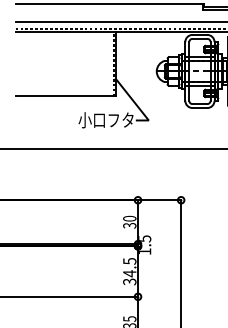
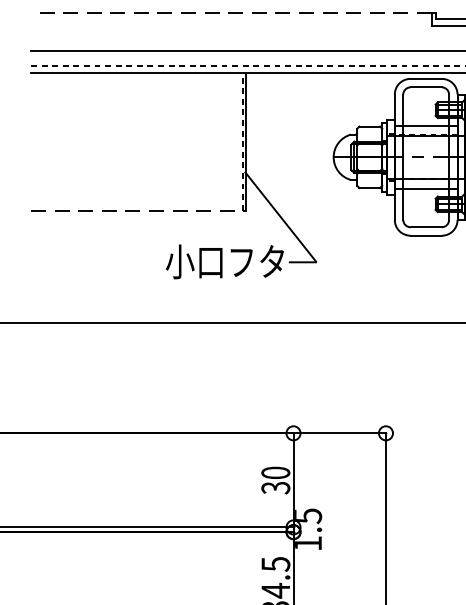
line: (108, 4) -> (230, 13), solid -> dashed
line: (66, 96) -> (140, 210), solid -> dashed

